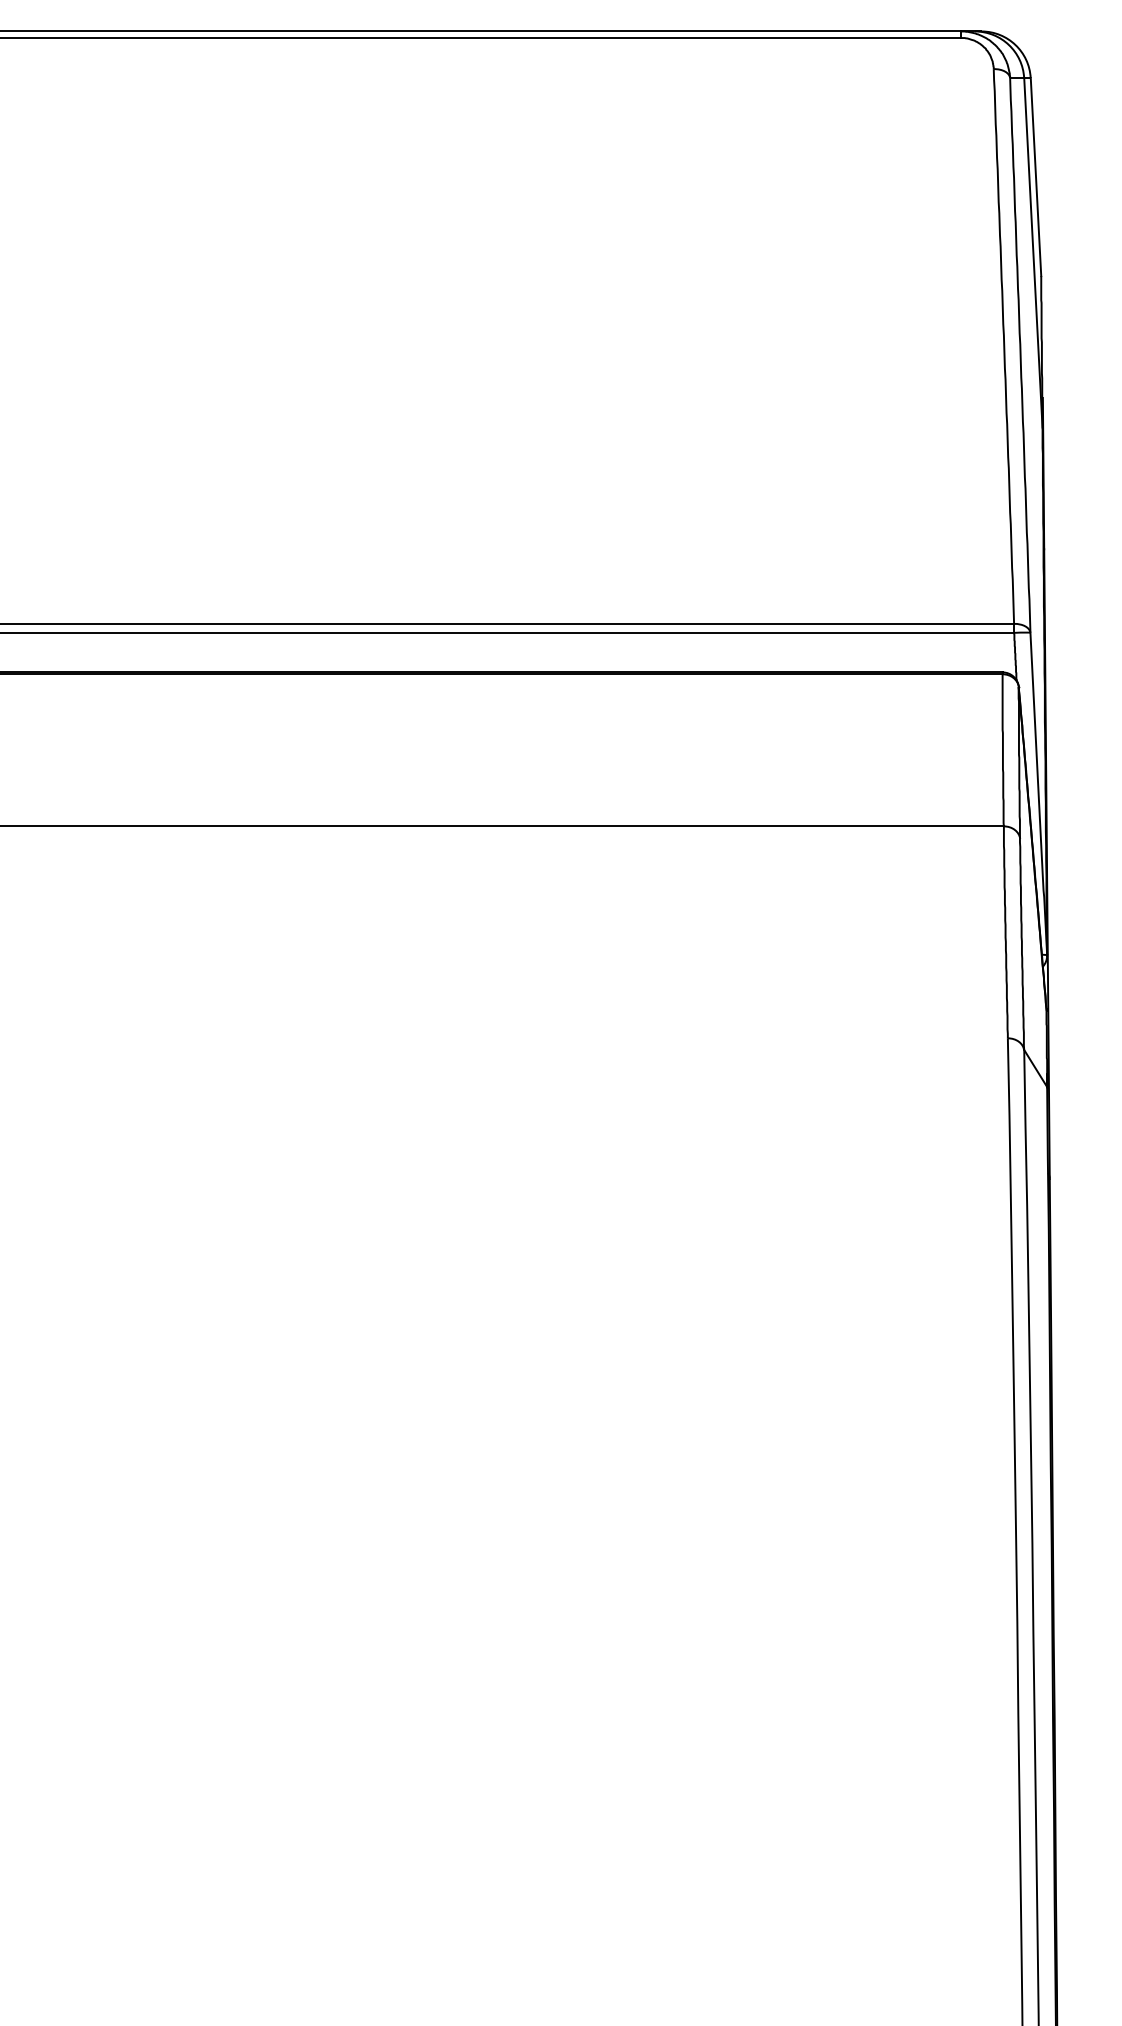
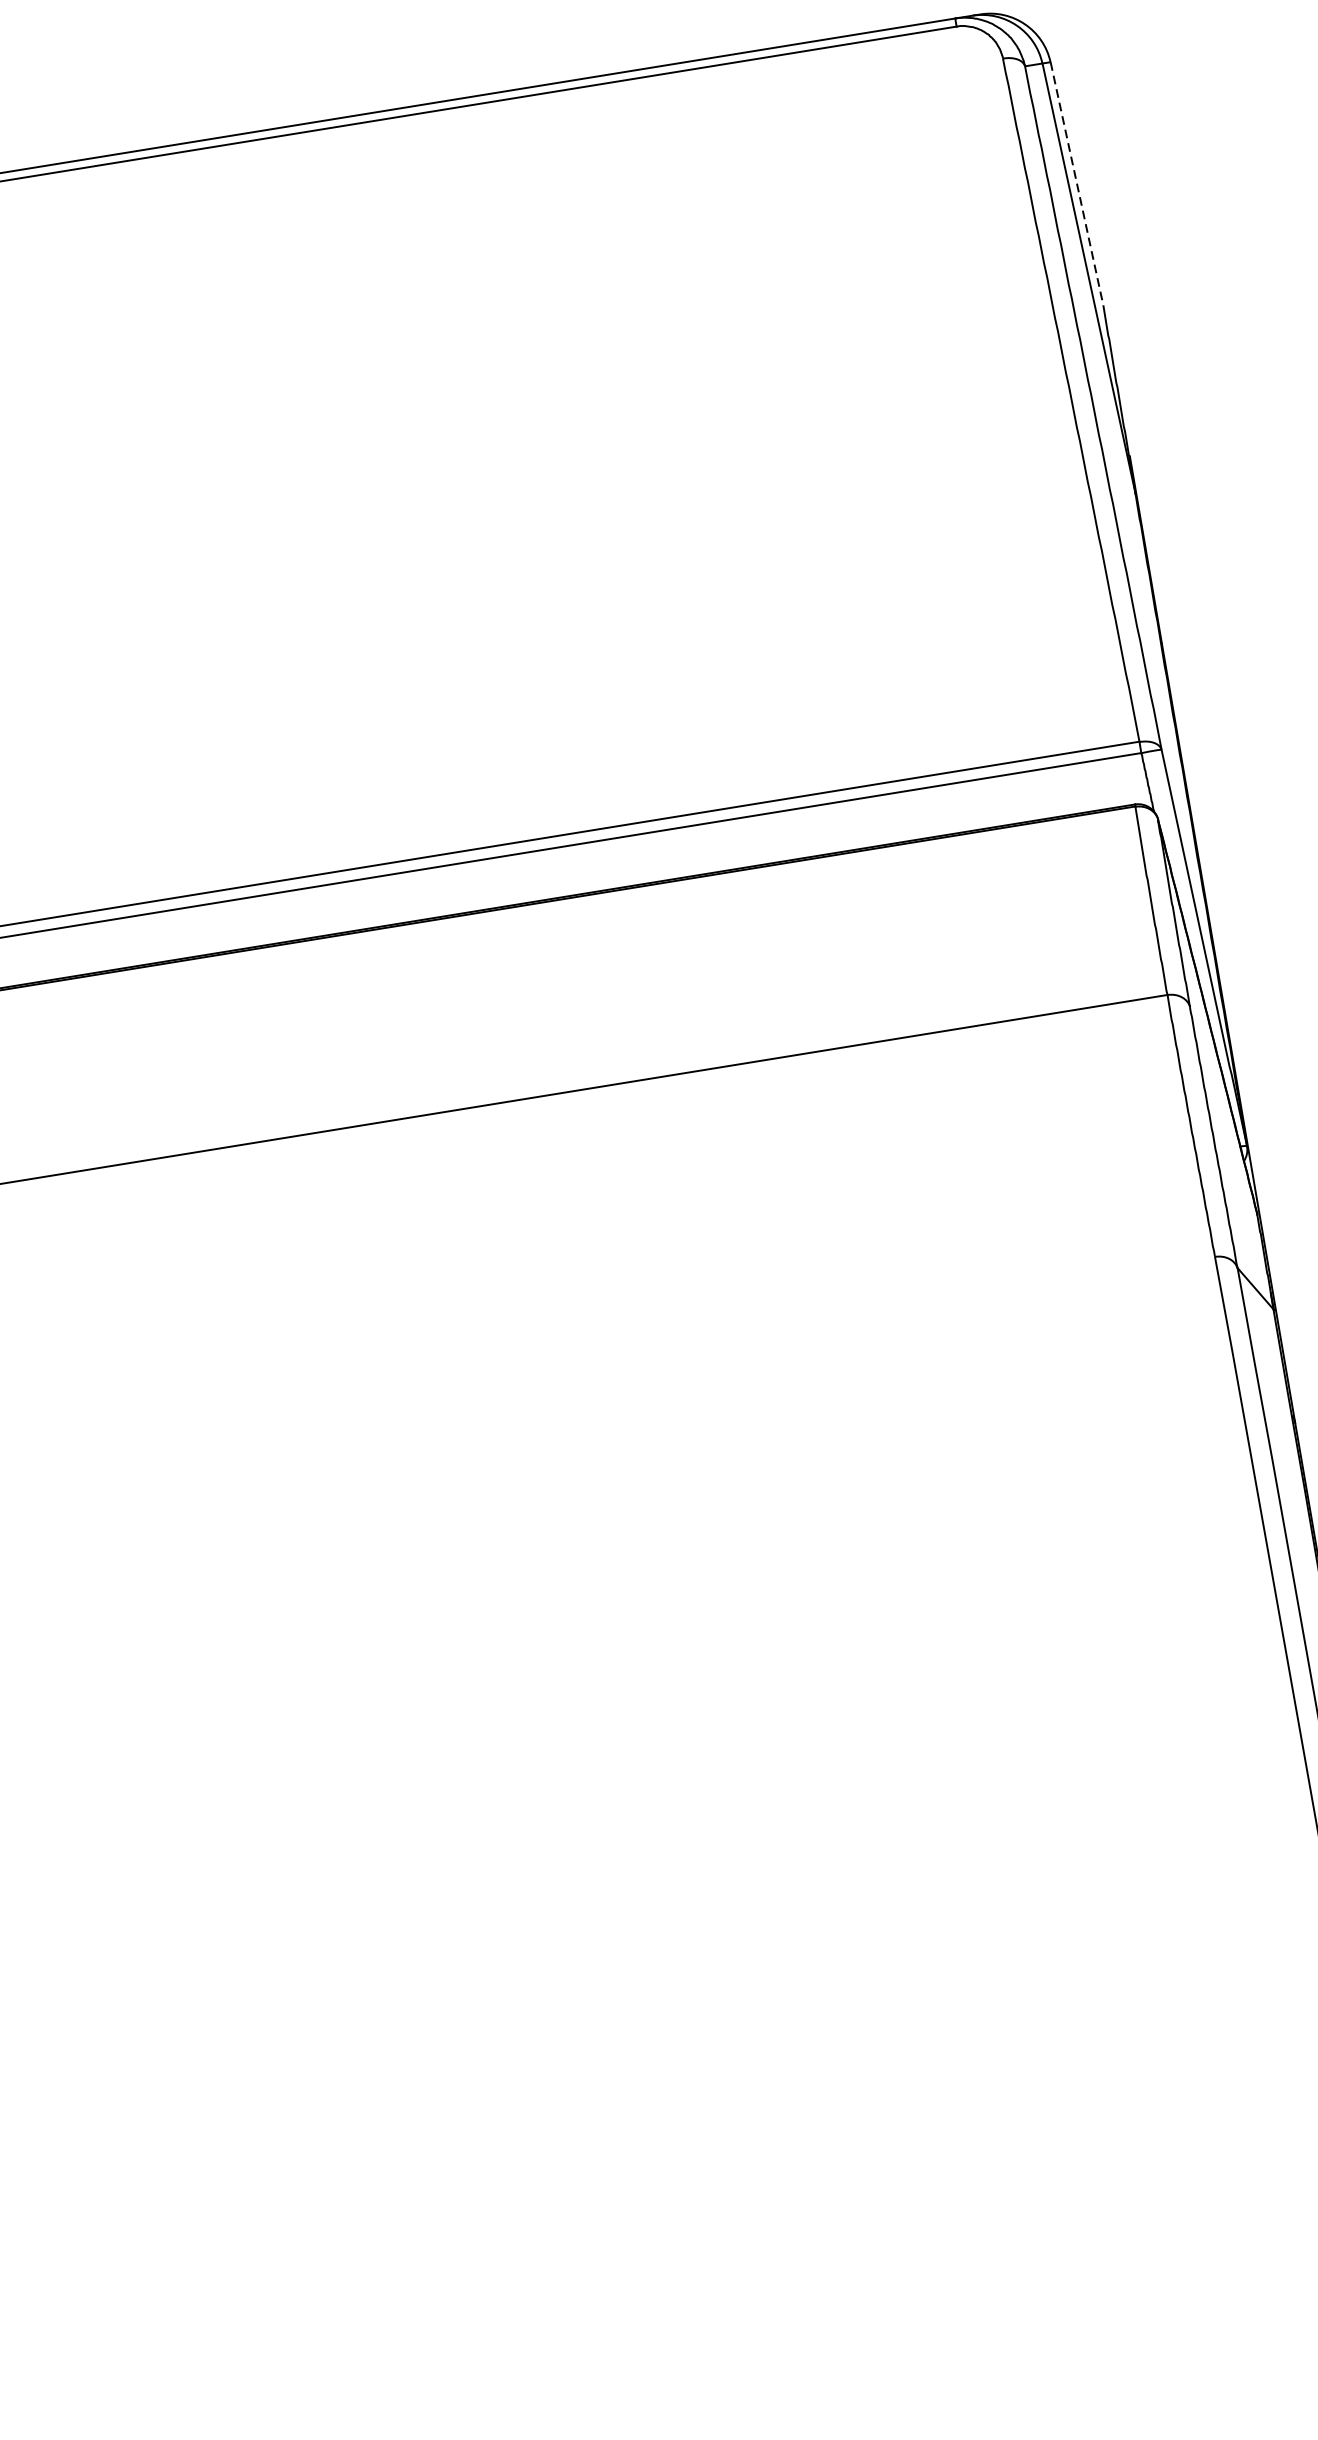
line: (1036, 177) -> (1077, 184), solid -> dashed

